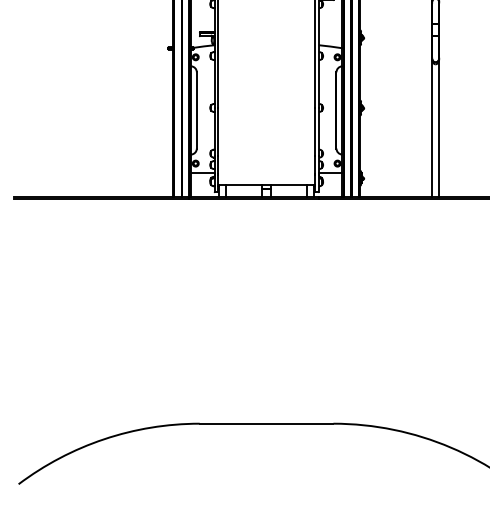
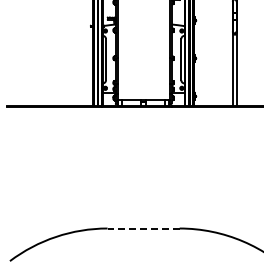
line: (266, 423) -> (143, 228), solid -> dashed

